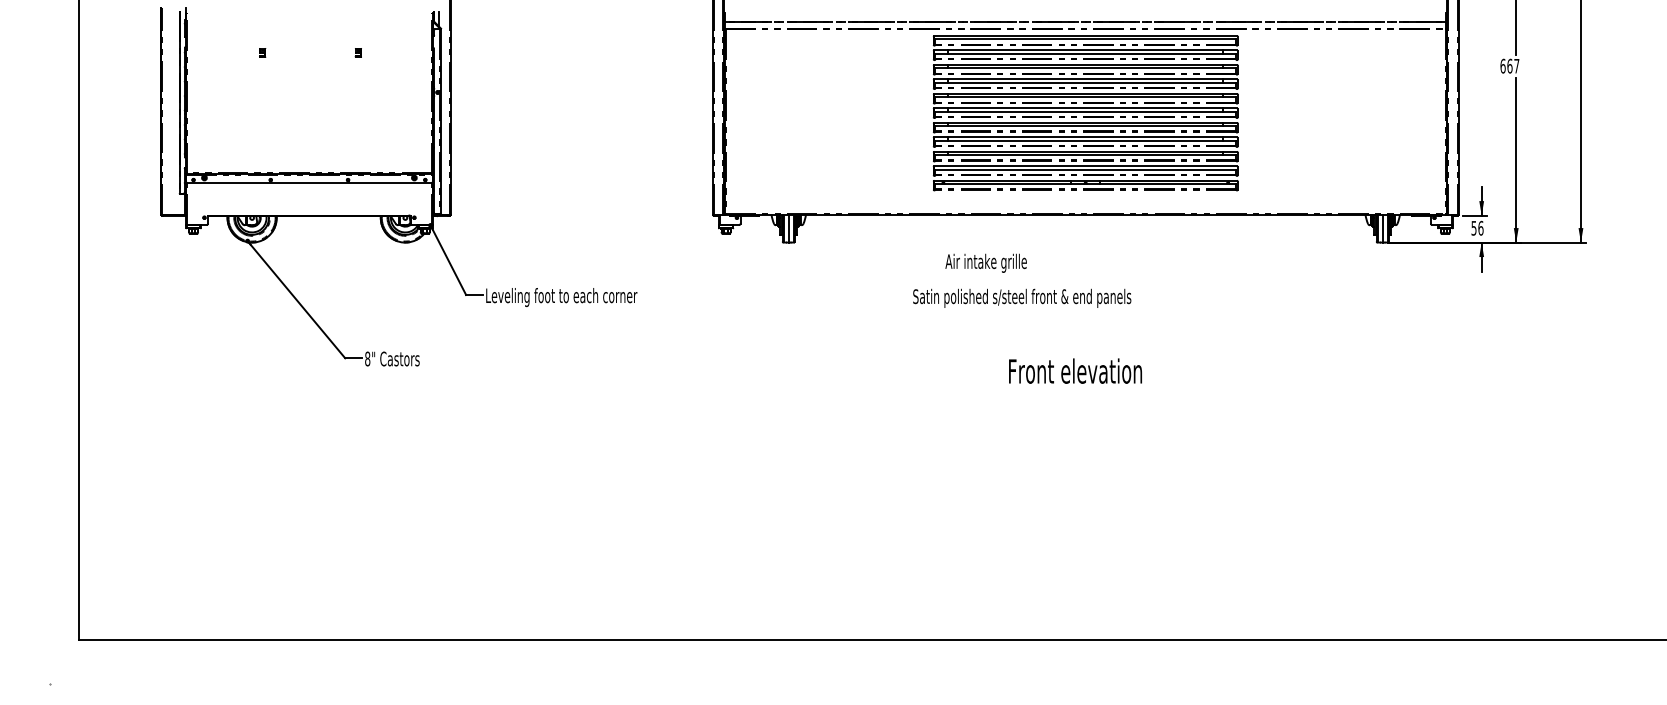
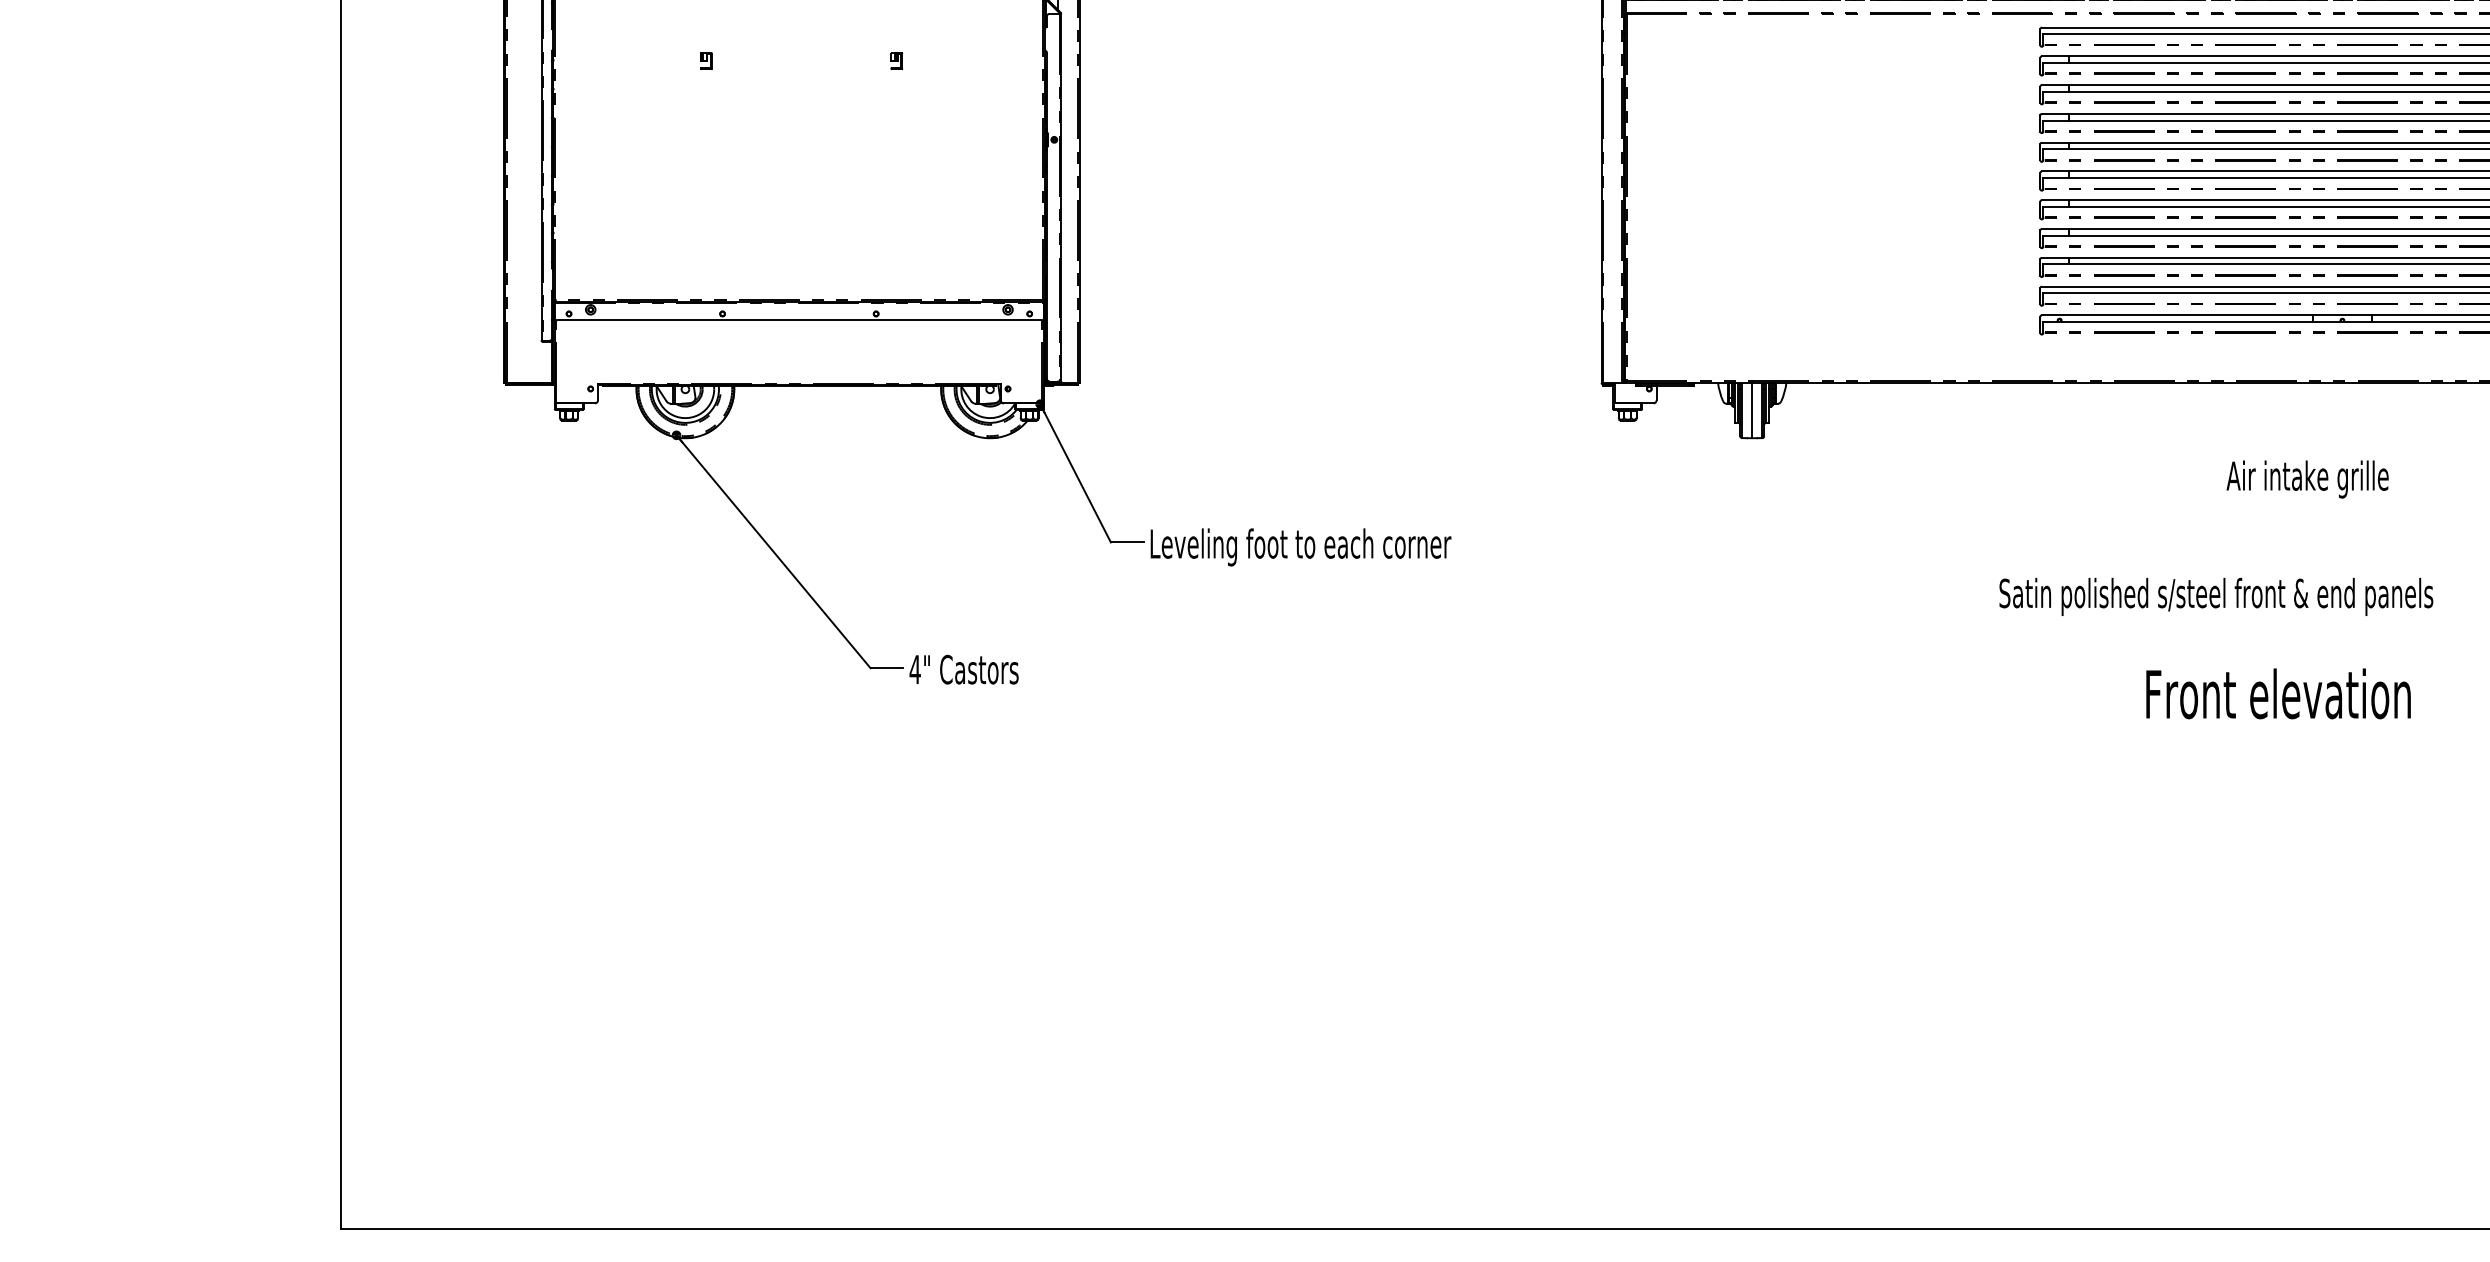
text: (985, 262) -> (2306, 477), moved
text: (1022, 297) -> (2216, 595), moved
text: (367, 358) -> (914, 668), 8" -> 4"
text: (1075, 370) -> (2278, 692), moved

